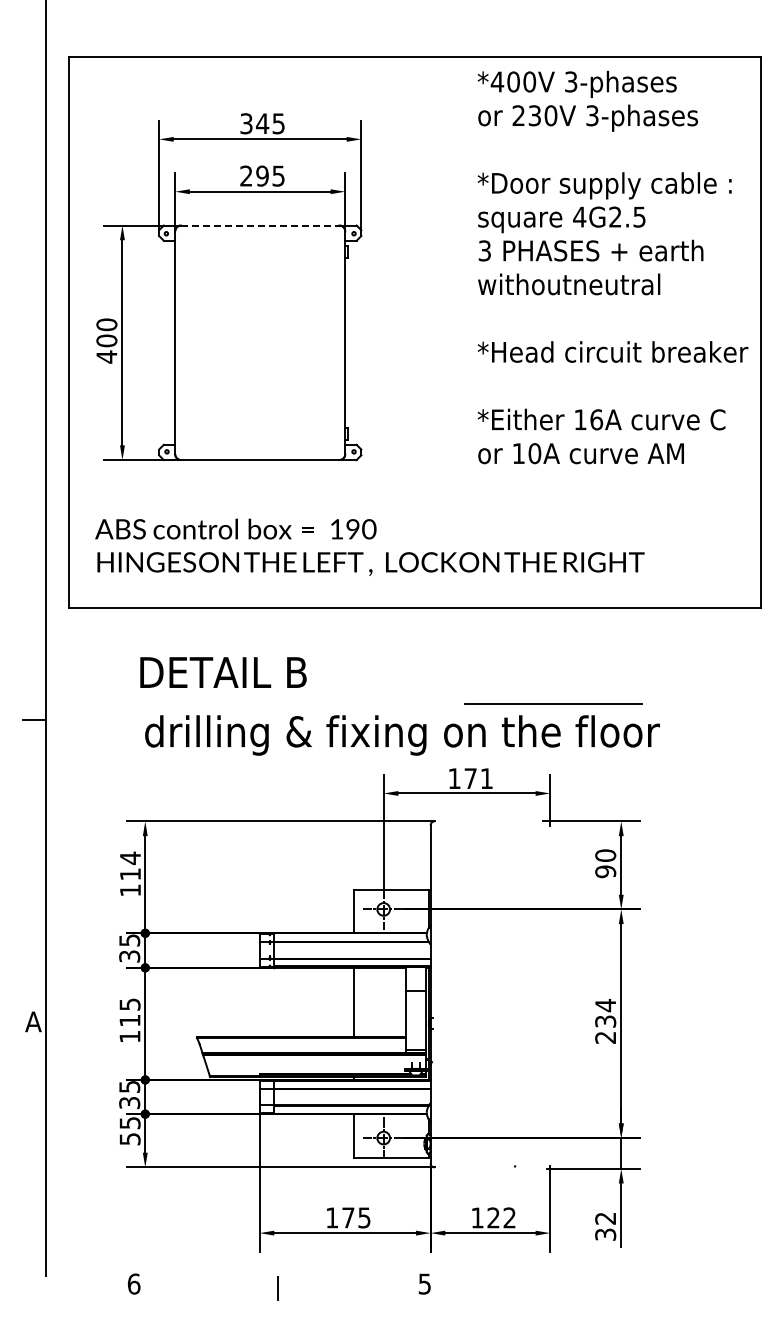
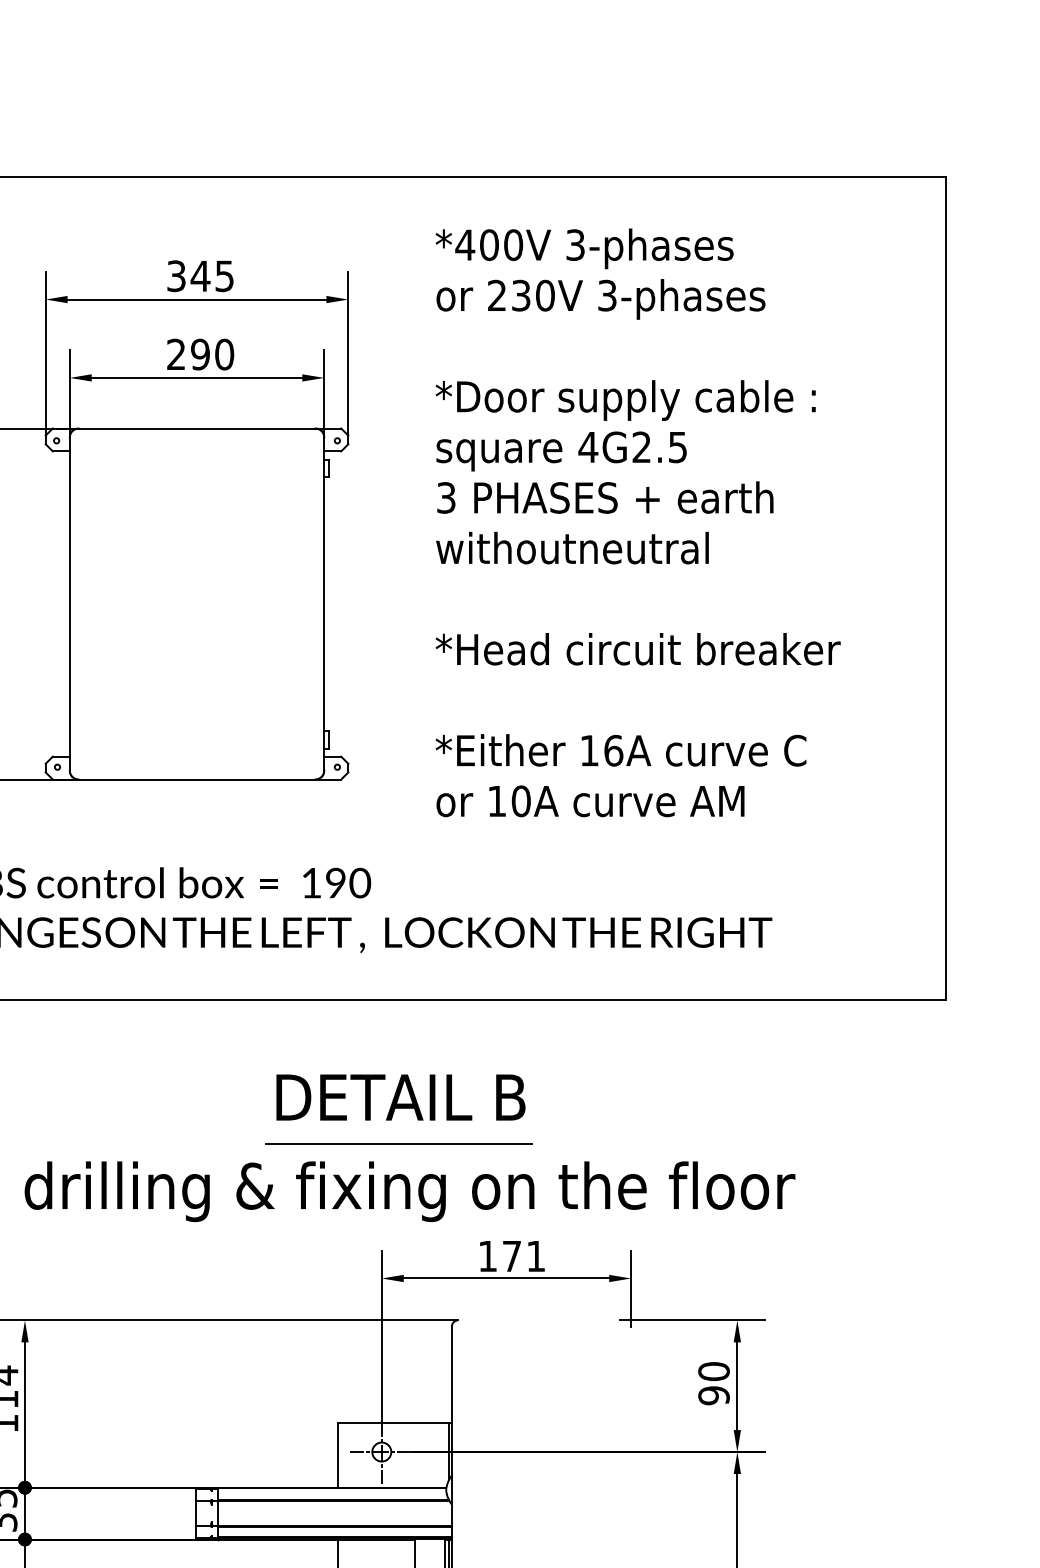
text: (278, 175) -> (224, 353), 295 -> 290
line: (260, 225) -> (197, 428), dashed -> solid
text: (612, 267) -> (637, 522), moved
text: (223, 672) -> (400, 1097), moved
line: (552, 703) -> (397, 1143), moved

